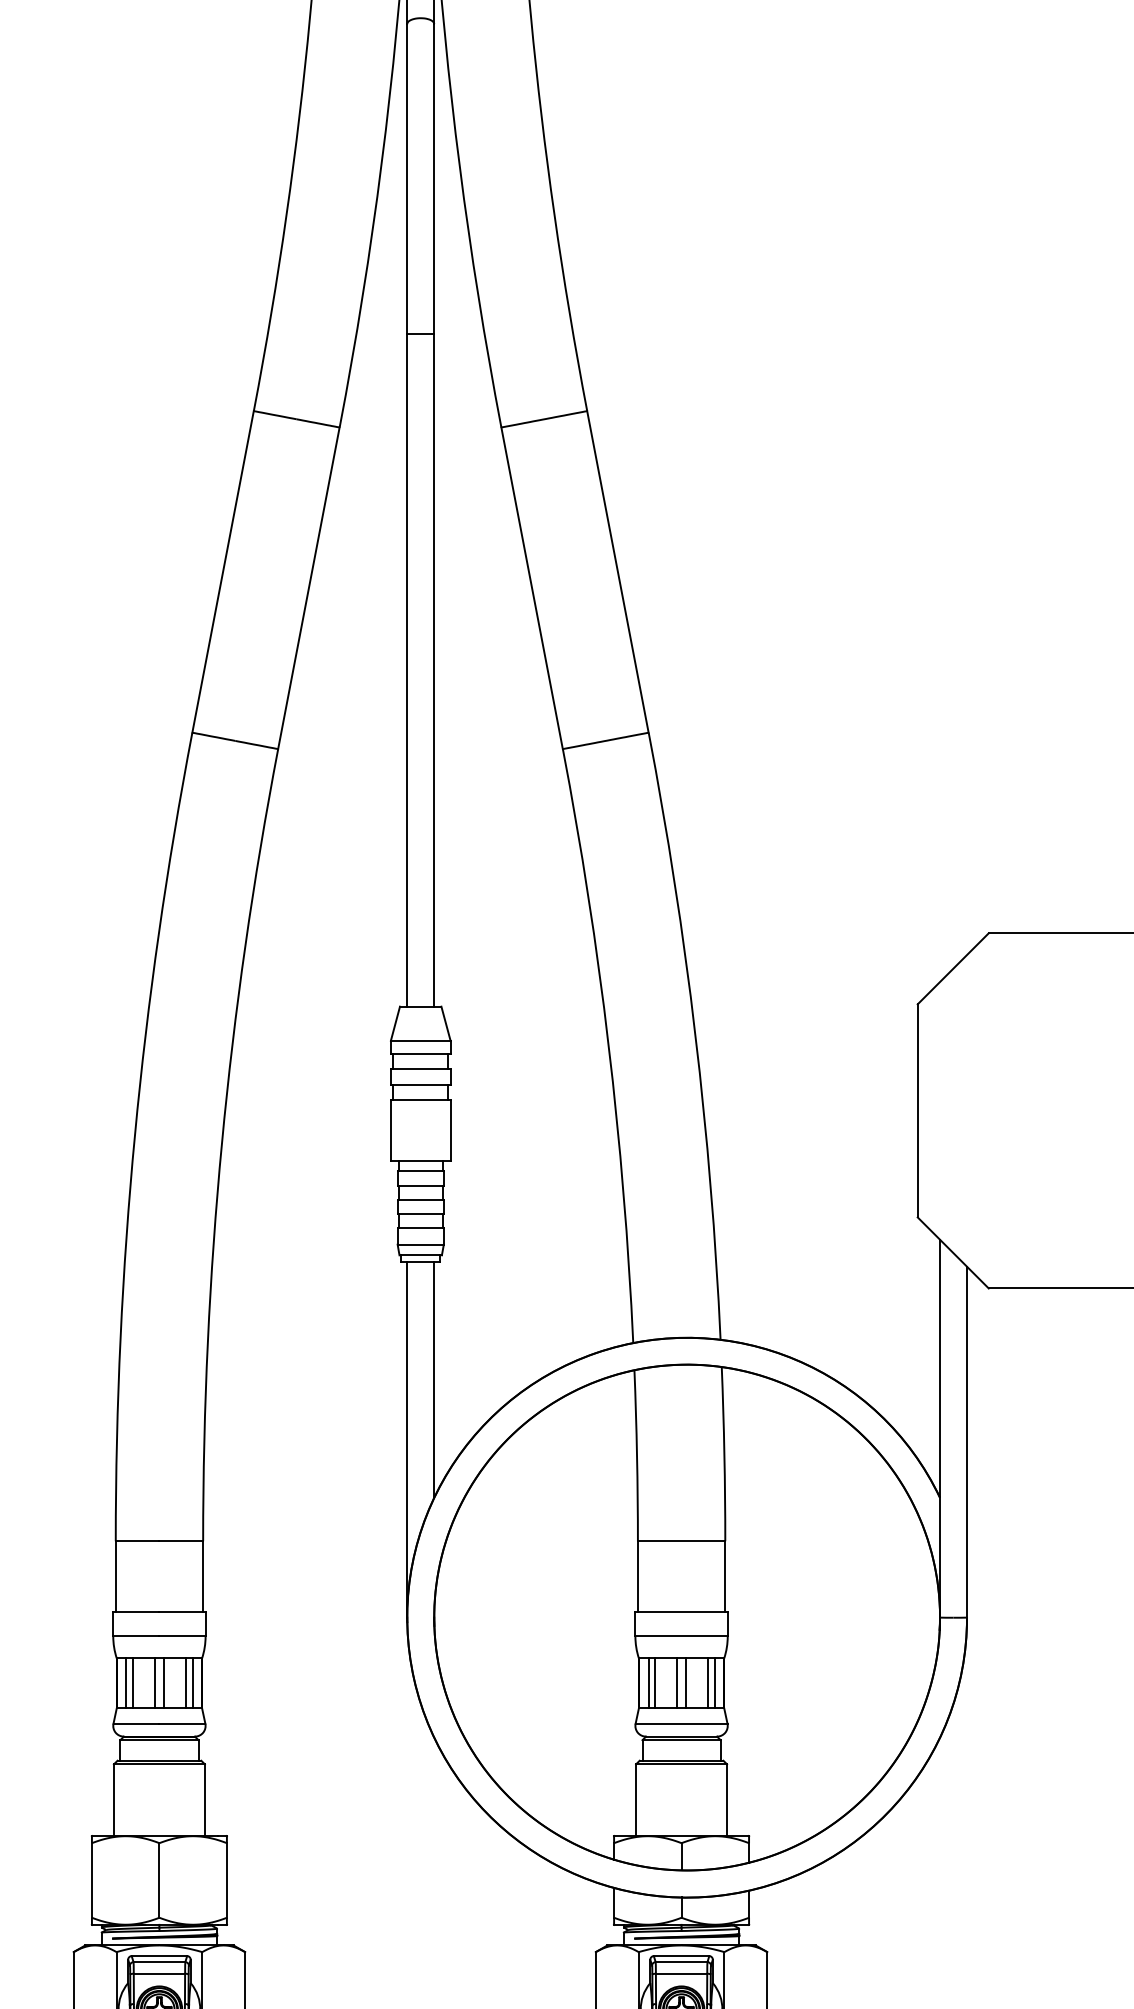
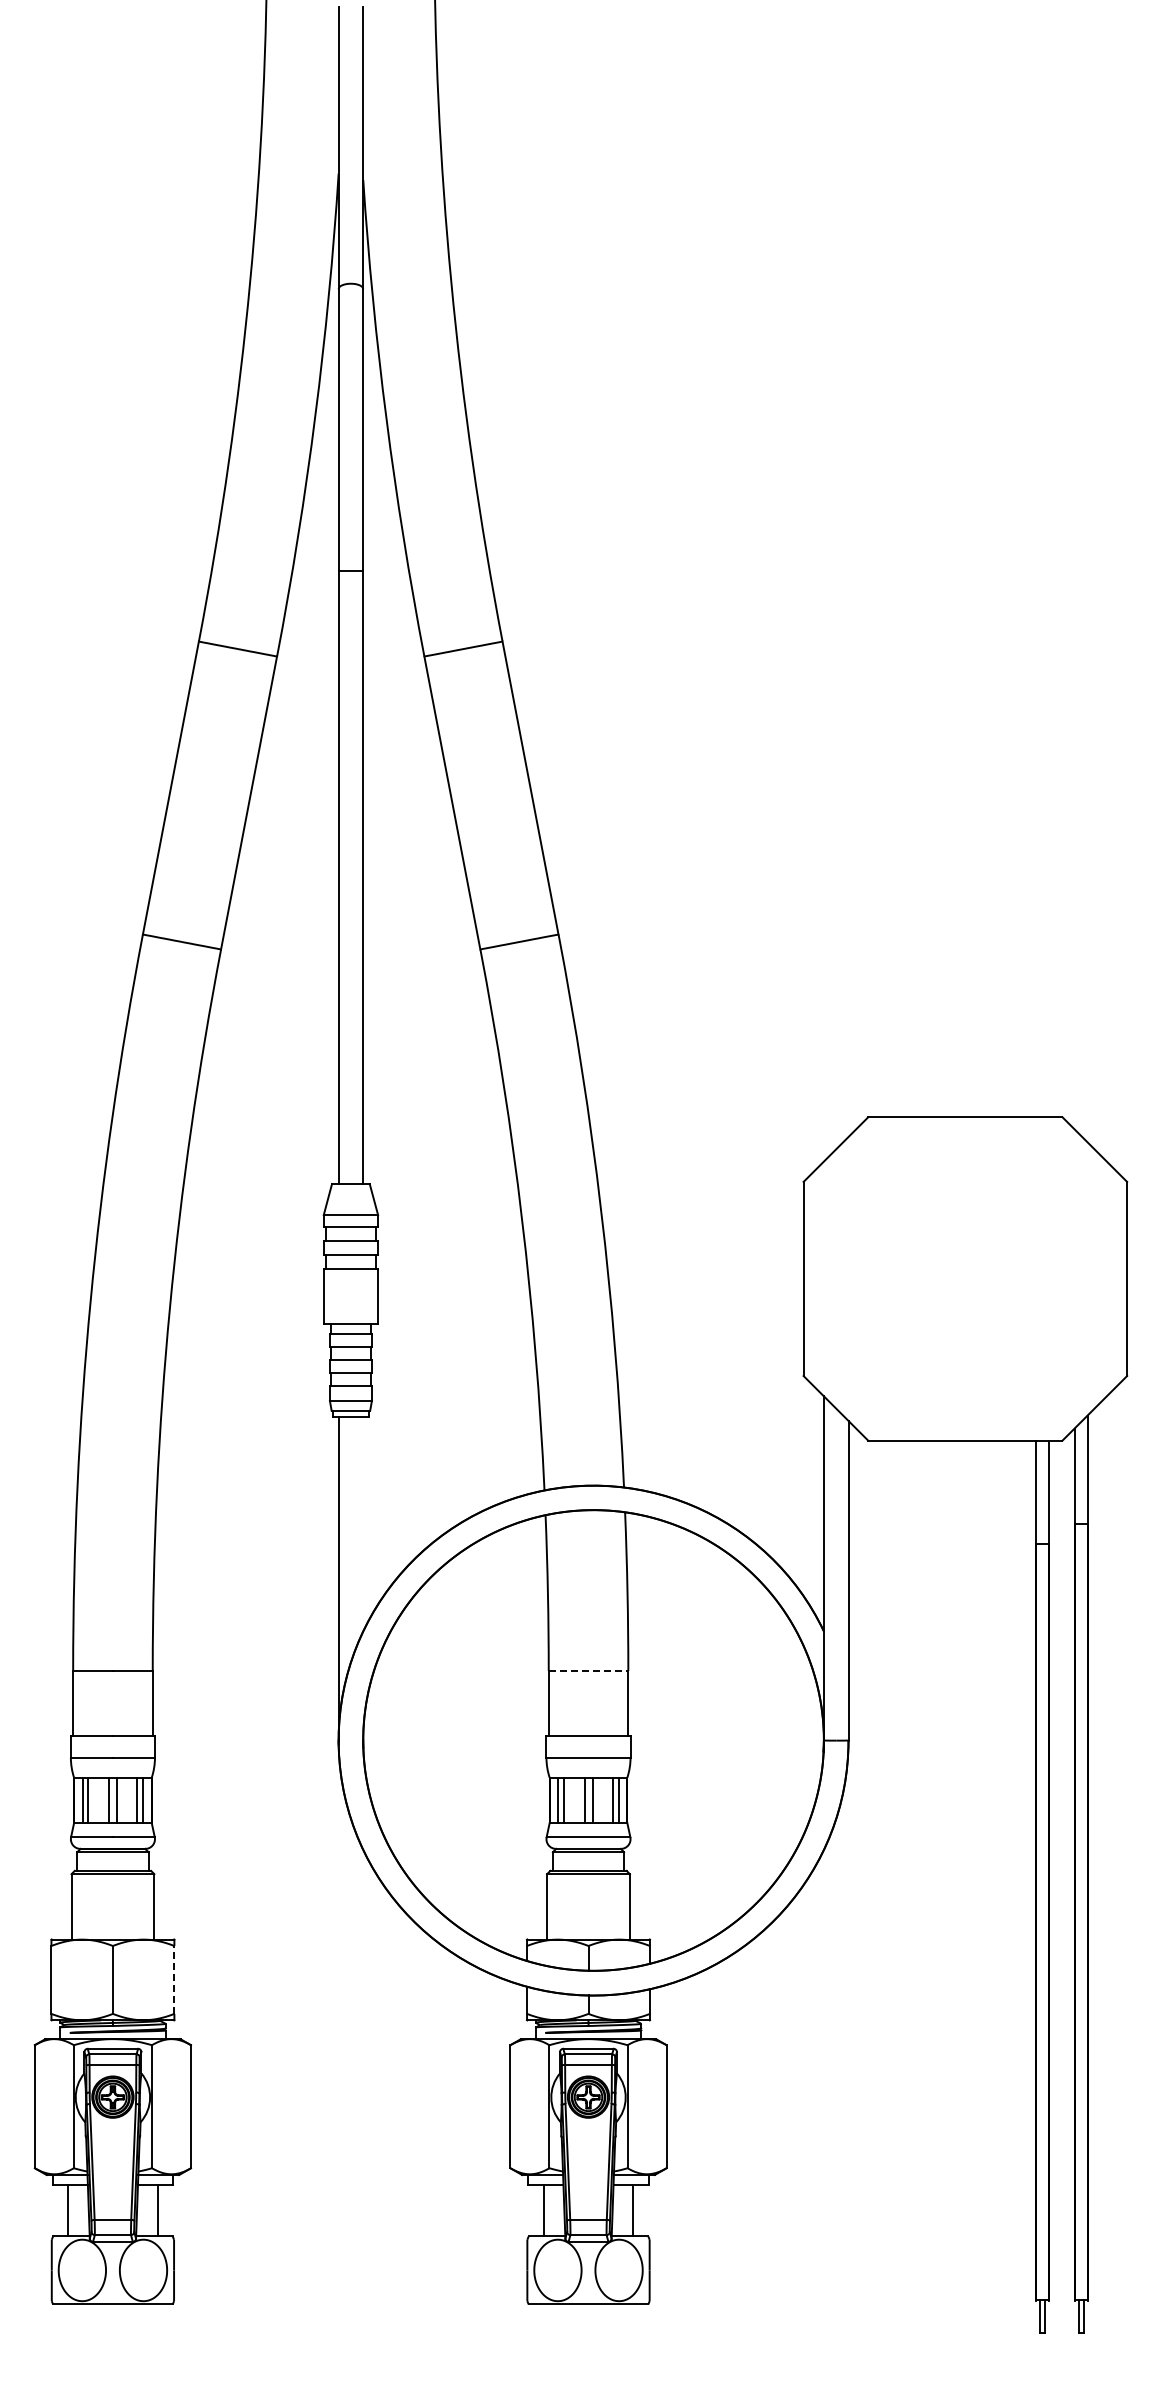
line: (434, 1379) -> (363, 1523), removed
line: (681, 1540) -> (588, 1670), solid -> dashed
line: (227, 1879) -> (174, 1979), solid -> dashed

